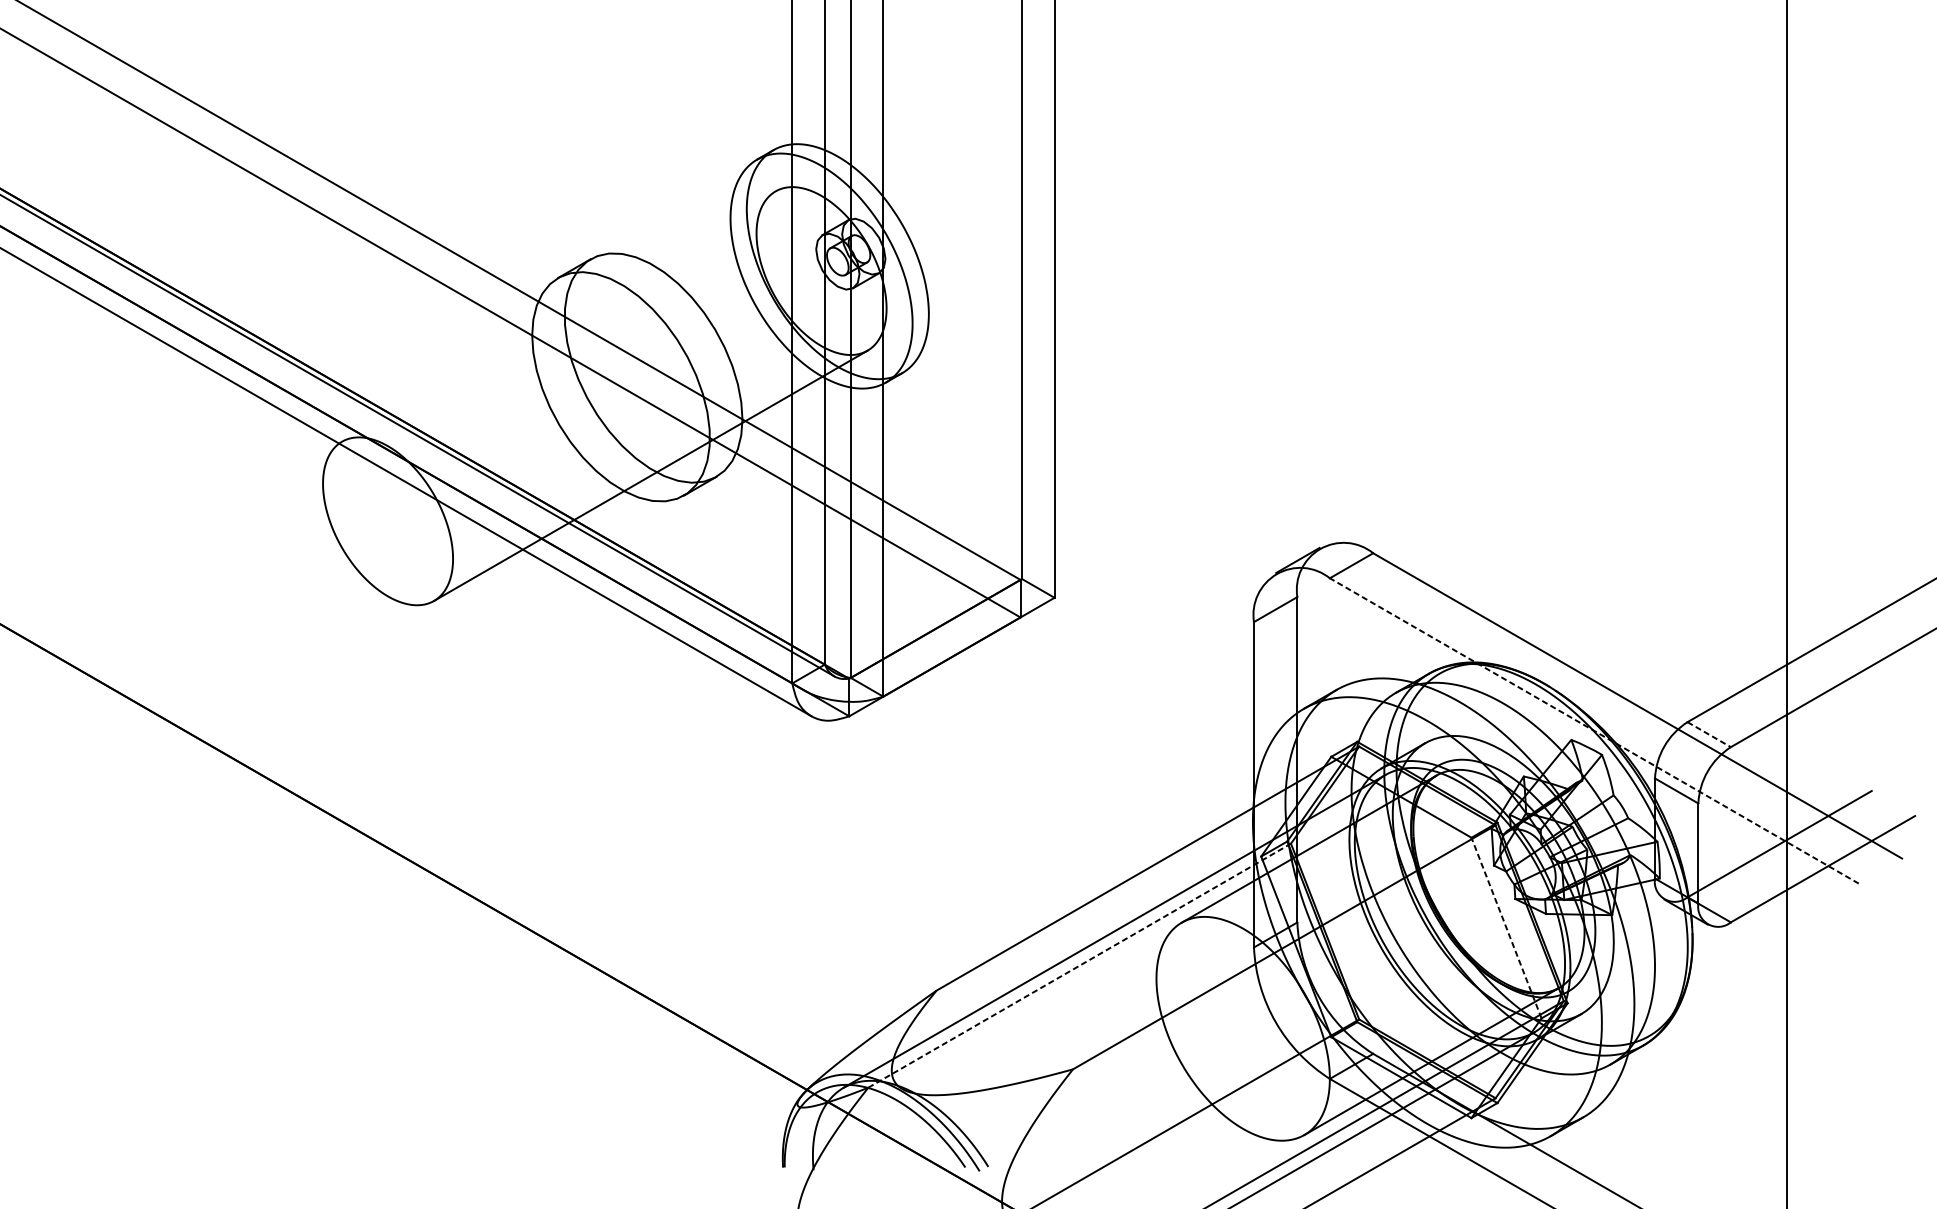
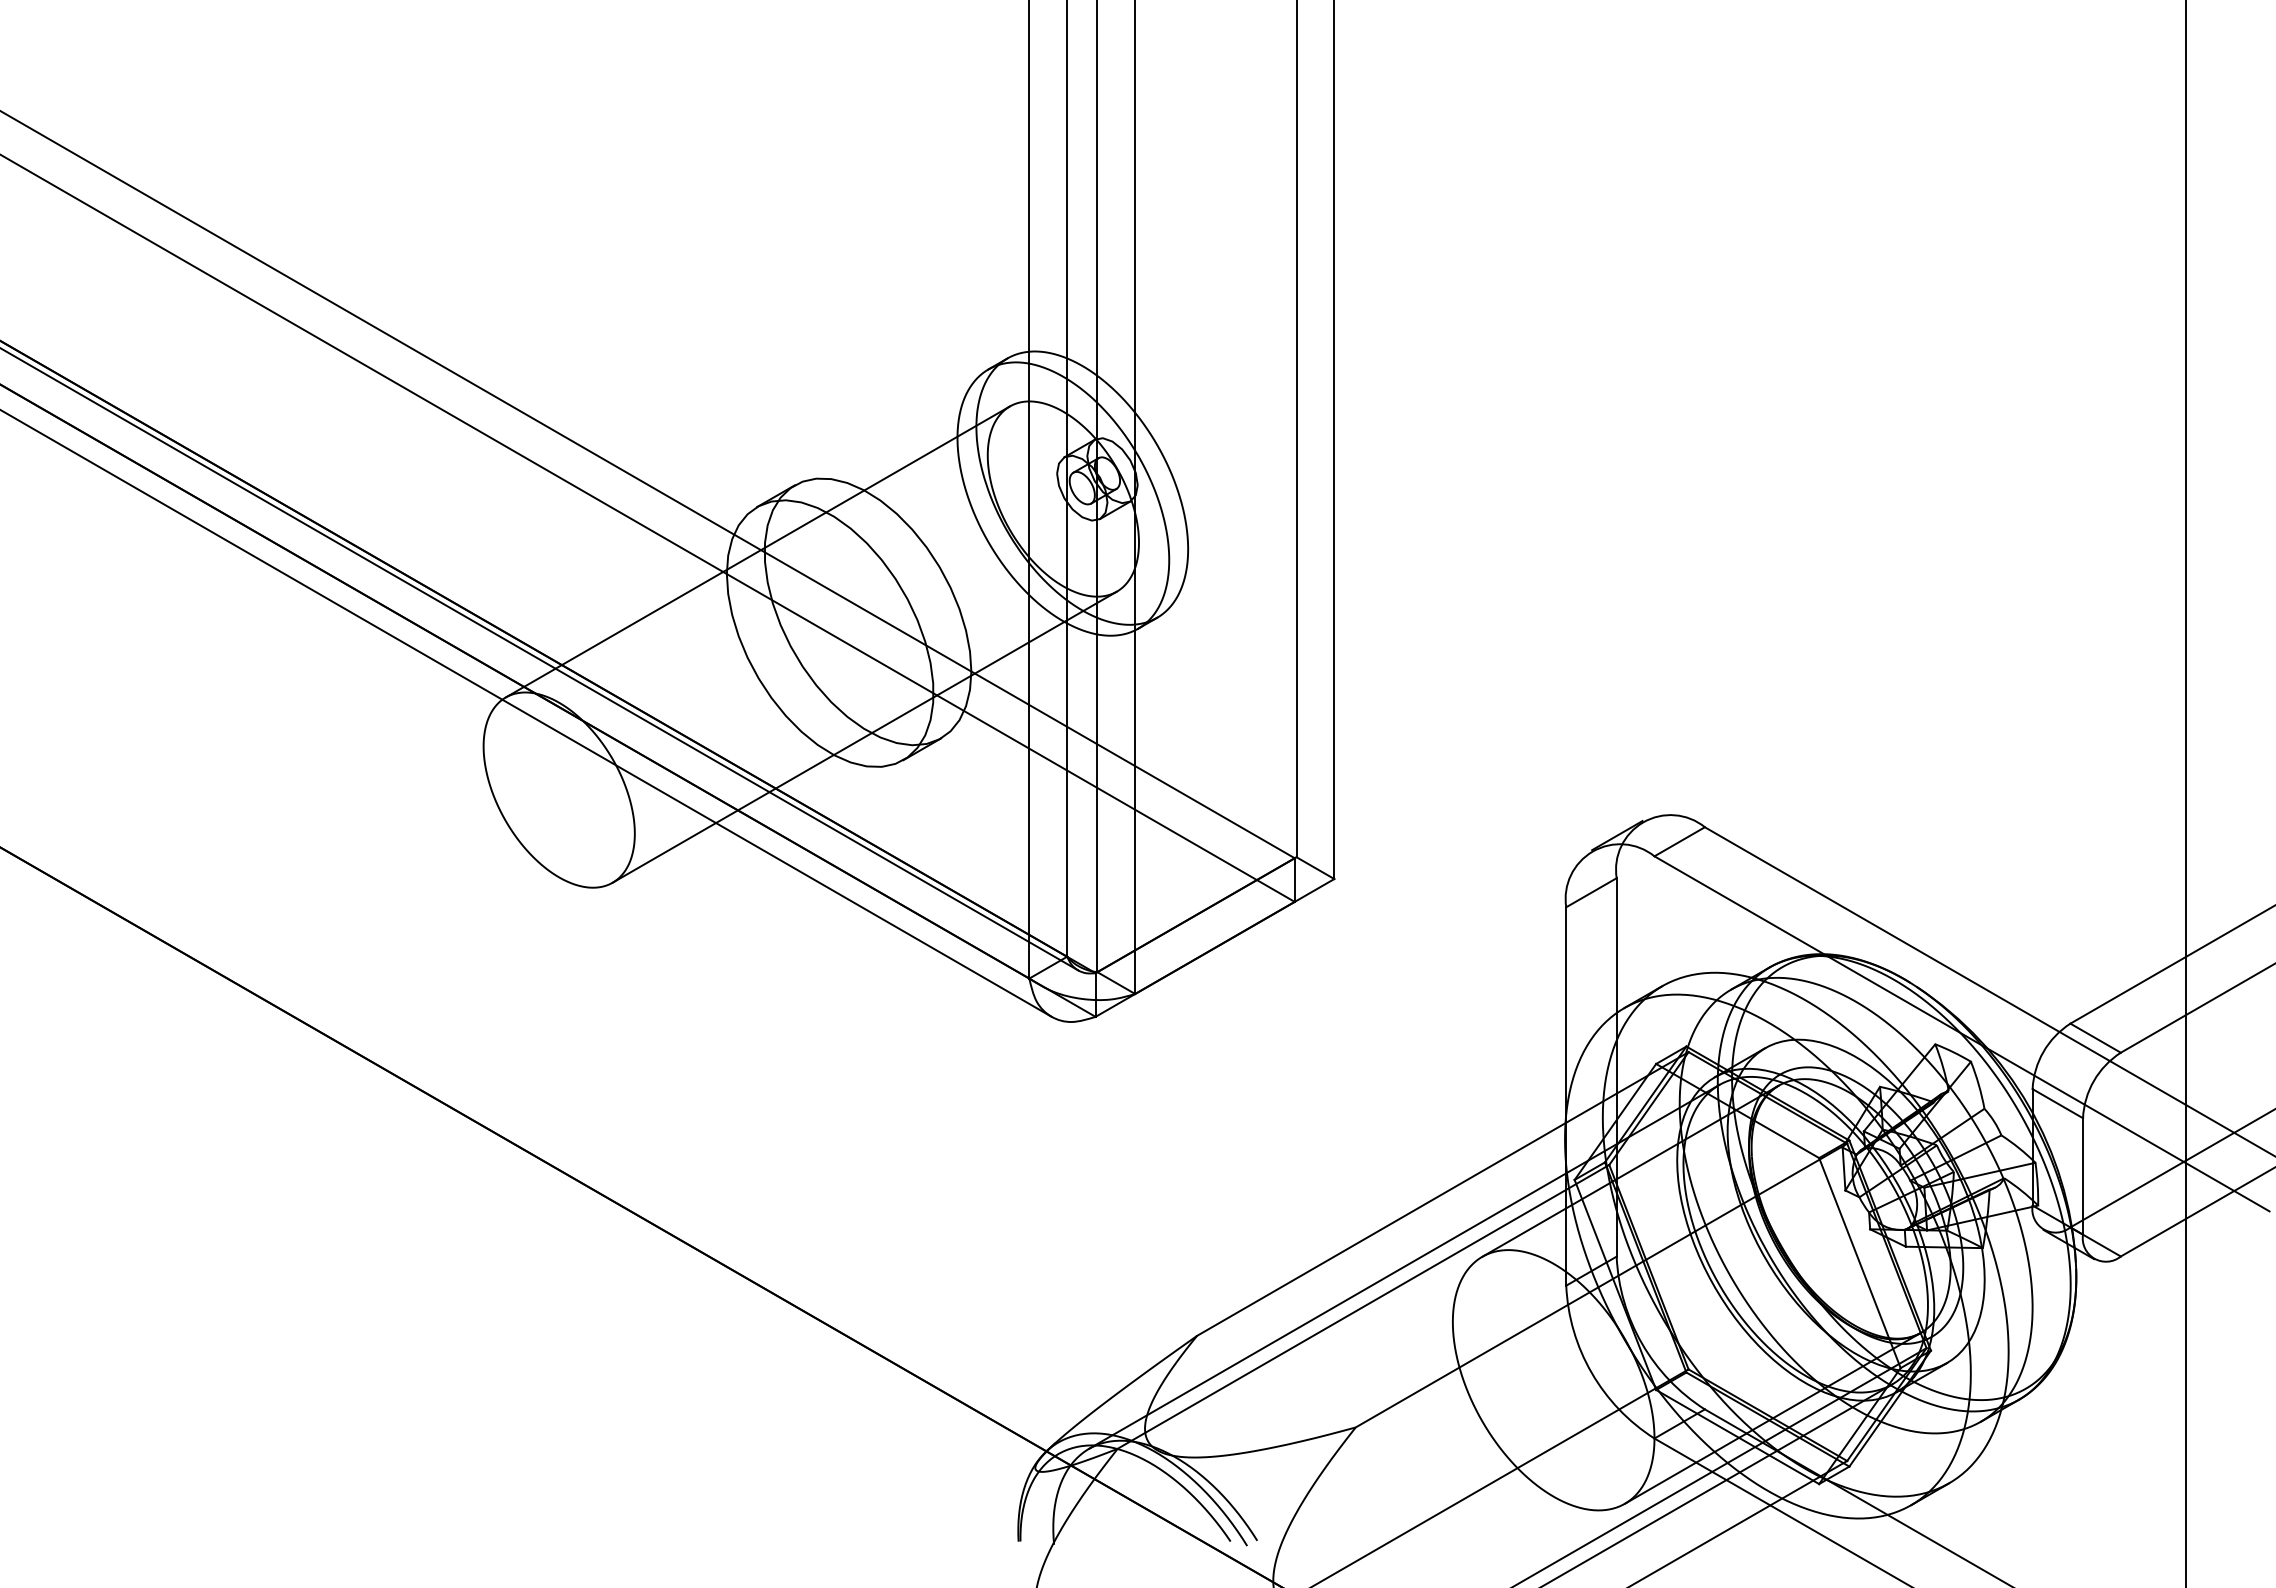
line: (558, 316) -> (757, 551), added
line: (1593, 730) -> (1961, 1033), dashed -> solid
line: (1709, 734) -> (2096, 1038), dashed -> solid
line: (1506, 928) -> (1859, 1263), dashed -> solid
line: (1079, 965) -> (1363, 1306), dashed -> solid

